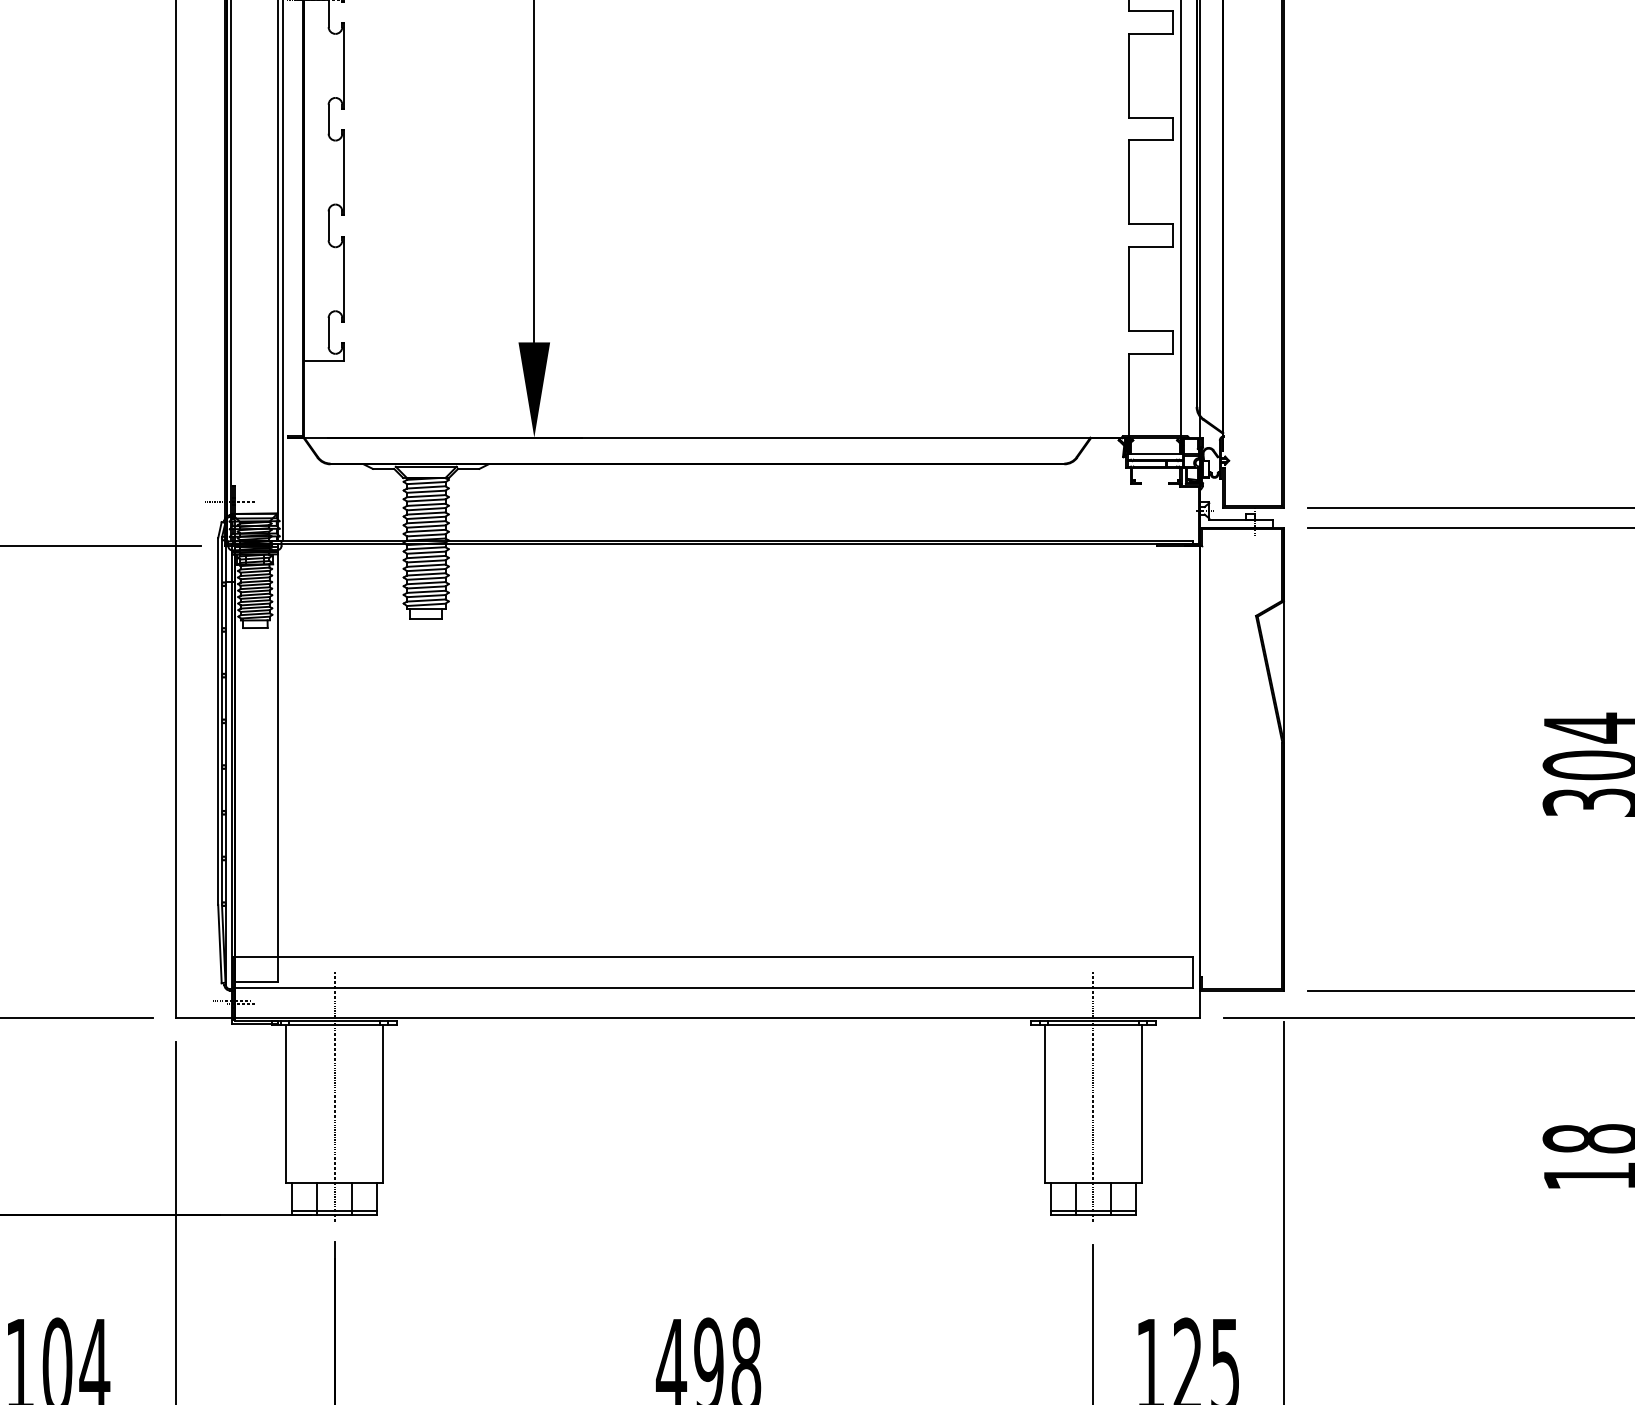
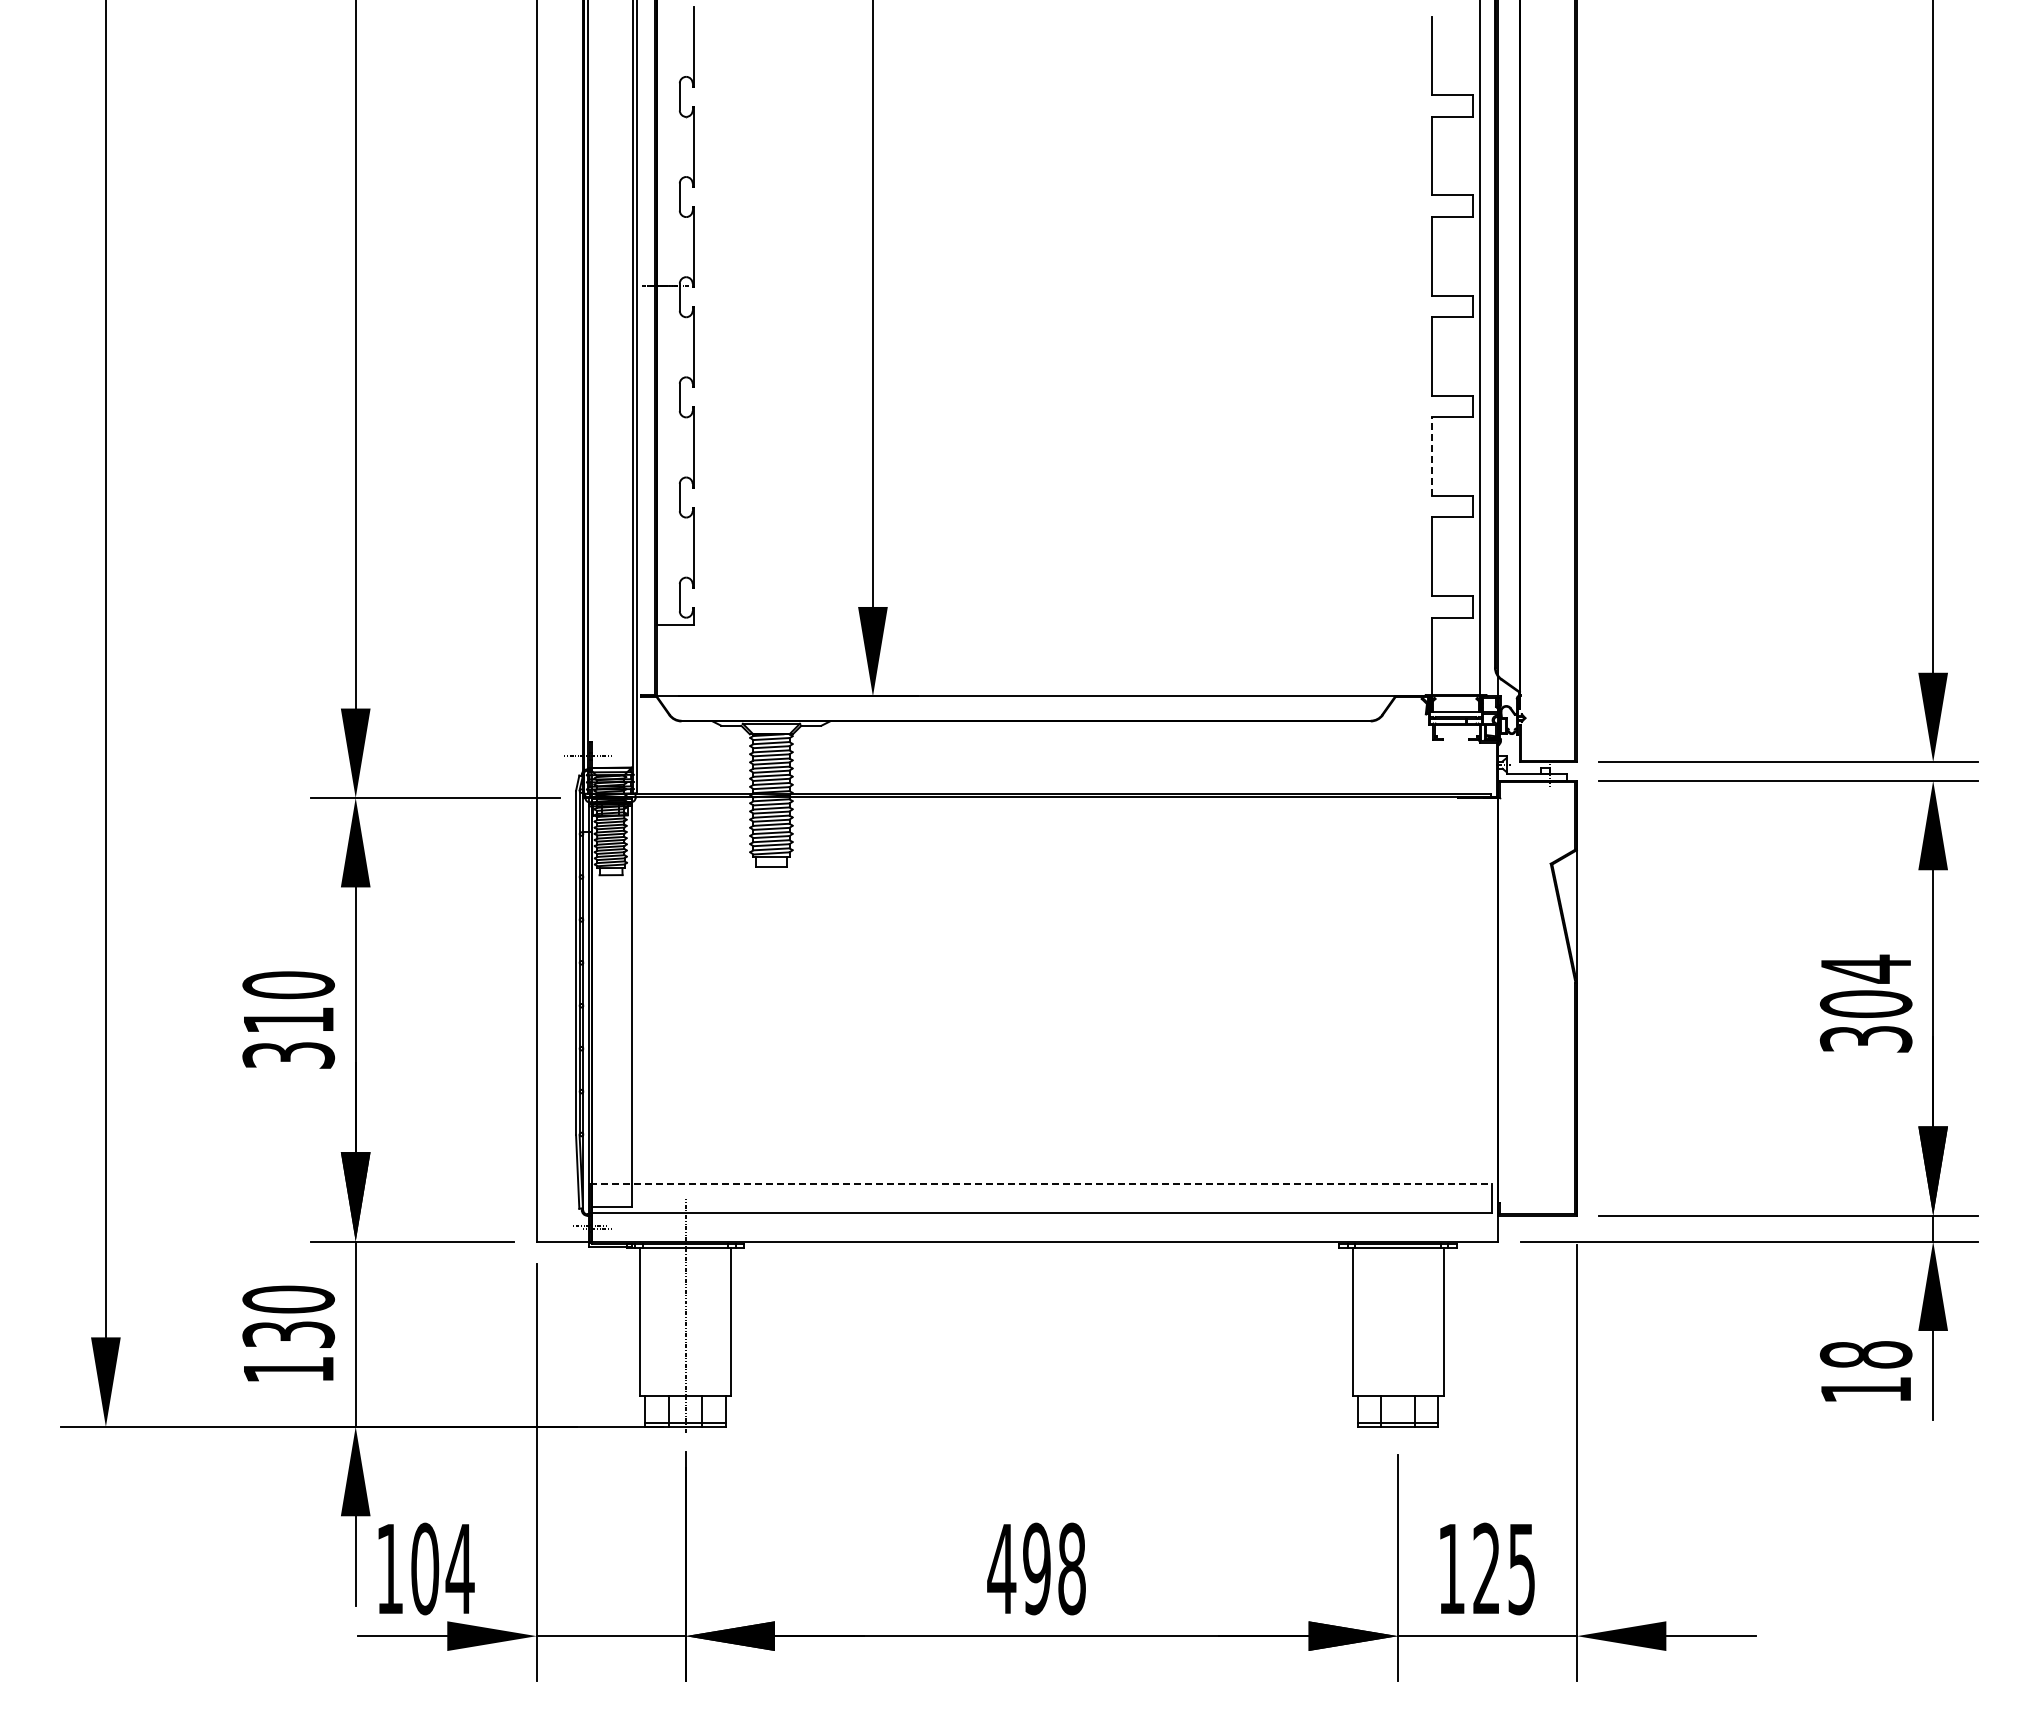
line: (1129, 182) -> (1431, 456), solid -> dashed
line: (713, 957) -> (1041, 1184), solid -> dashed
line: (1093, 1096) -> (1398, 1315), removed

